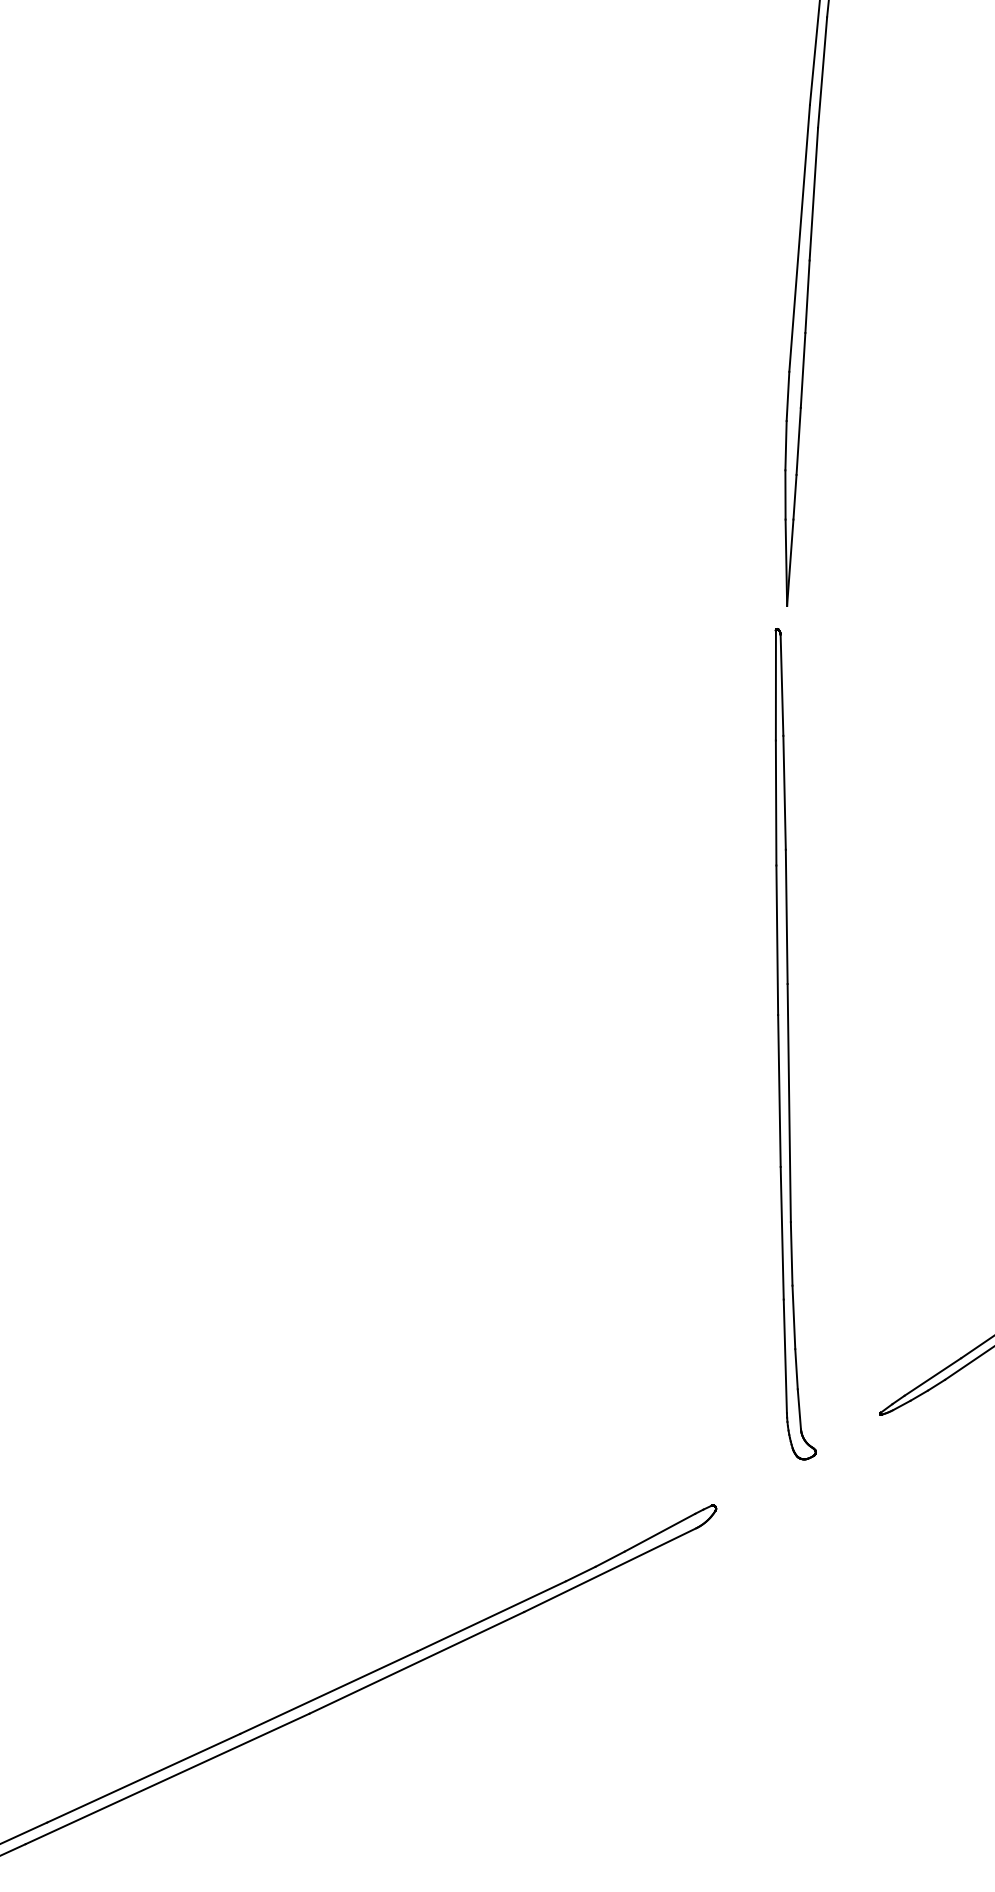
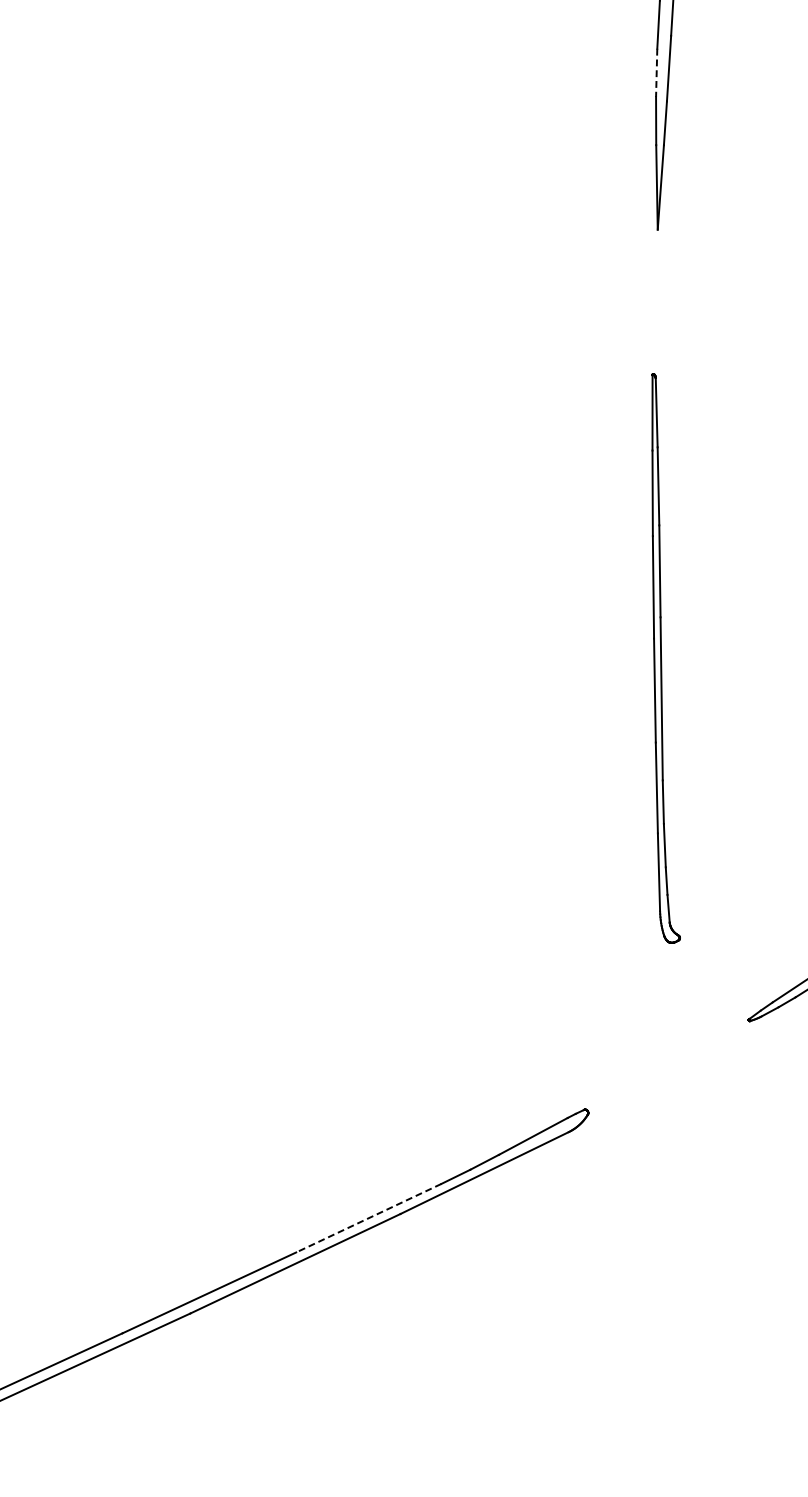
line: (786, 445) -> (657, 72), solid -> dashed
part: (795, 1044) -> (665, 658), size x0.7
line: (491, 1616) -> (368, 1218), solid -> dashed

